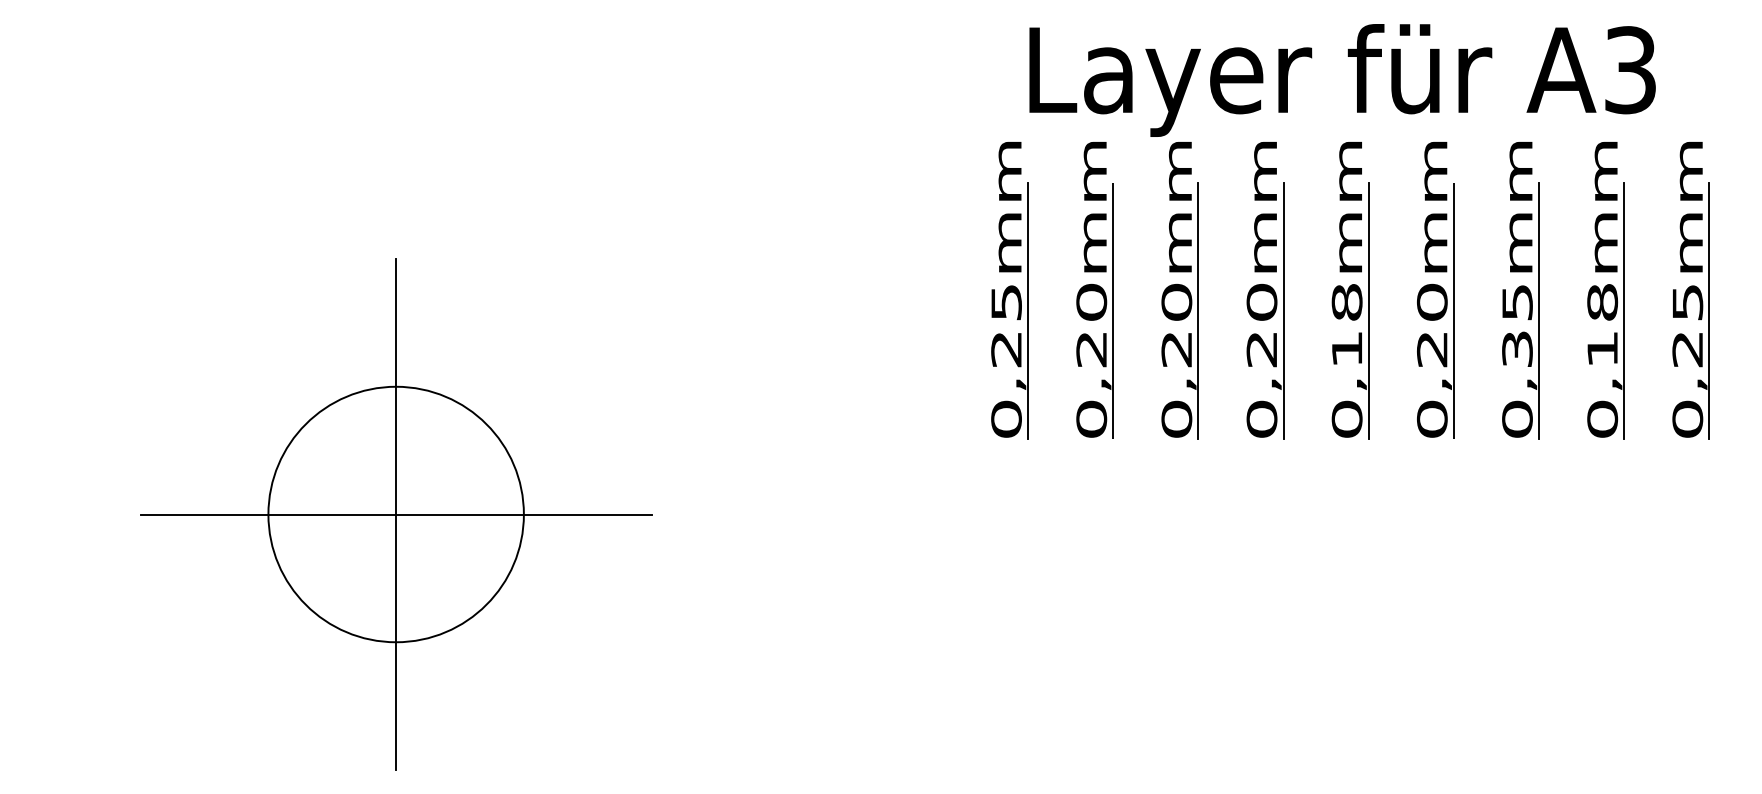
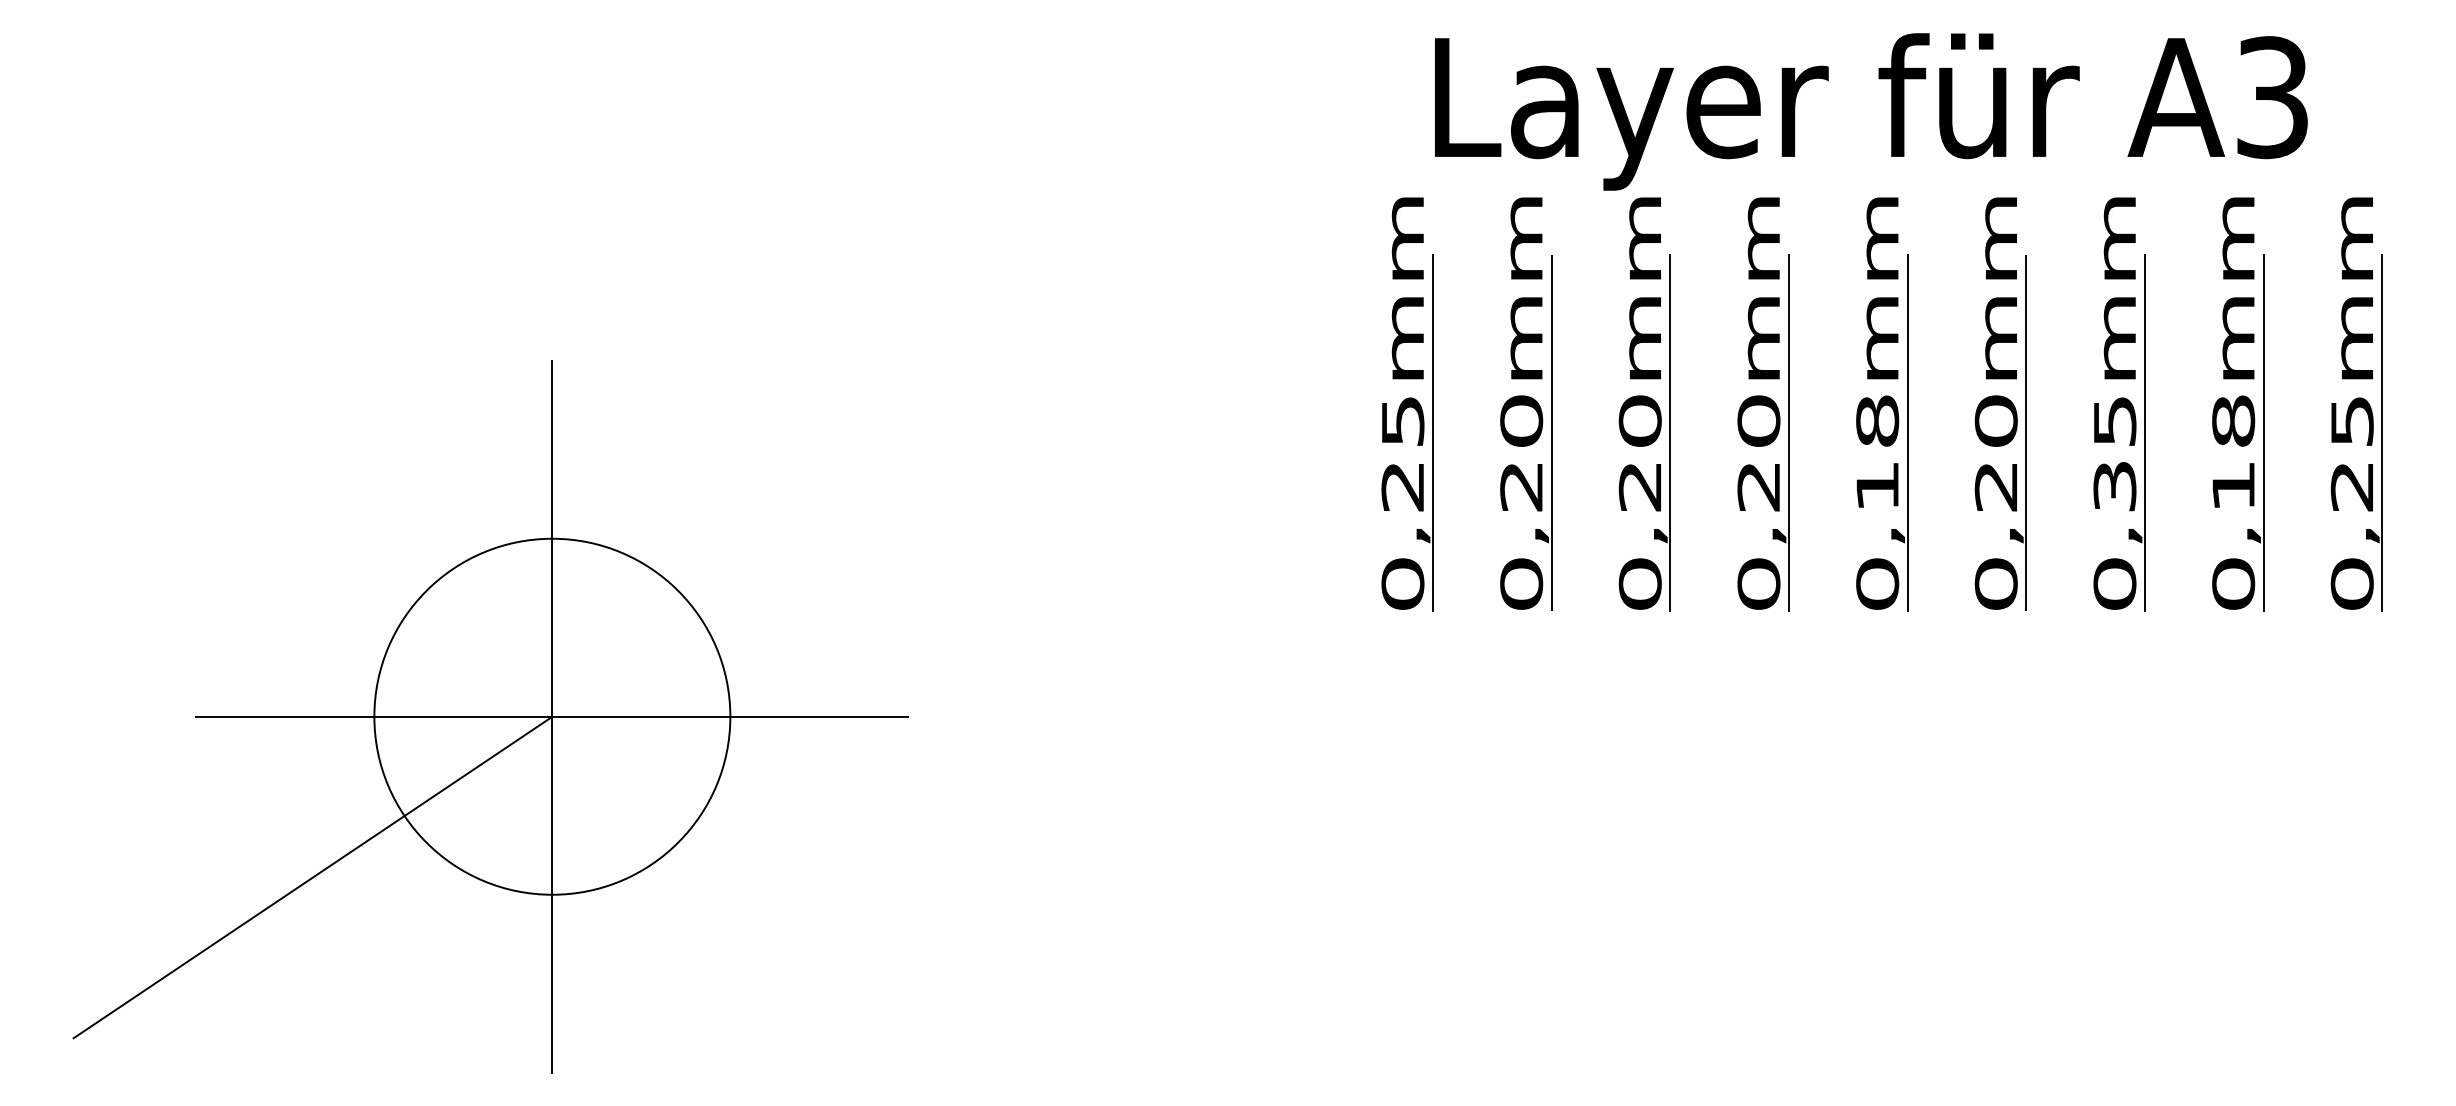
line: (224, 629) -> (312, 877), added

